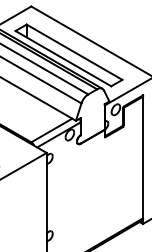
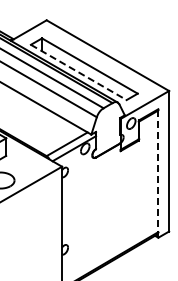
line: (64, 58) -> (79, 72), solid -> dashed
line: (143, 158) -> (158, 172), solid -> dashed

